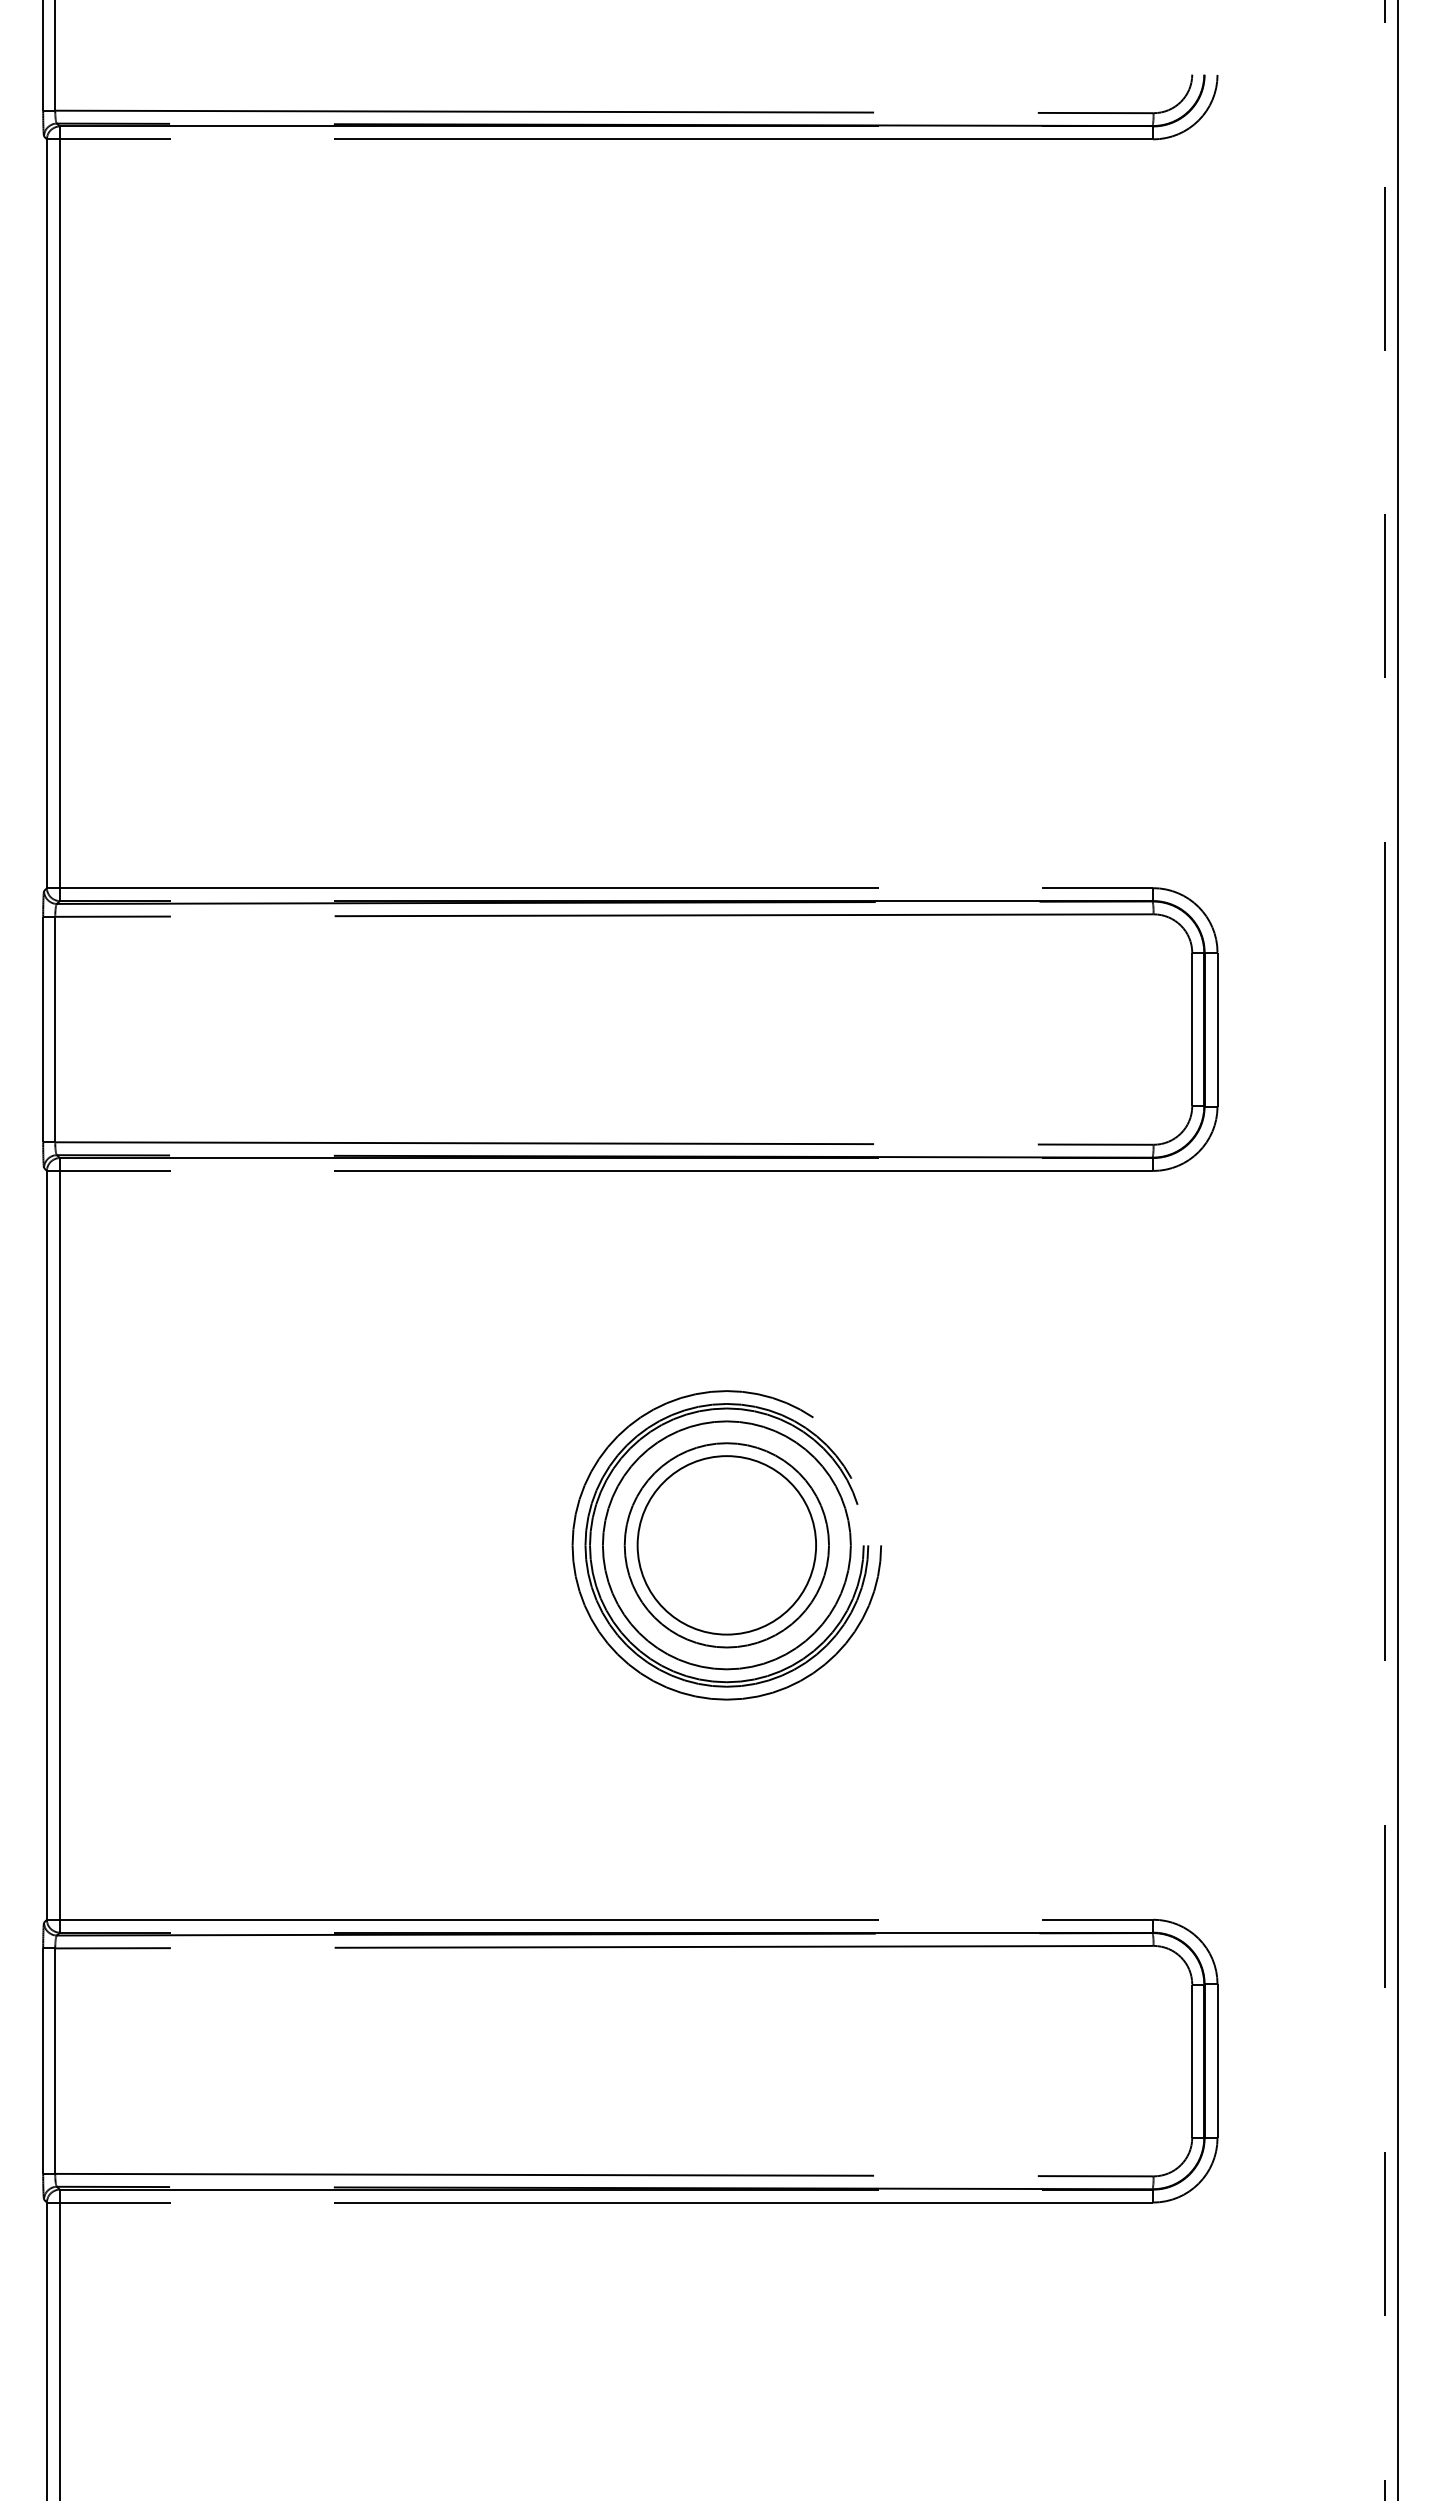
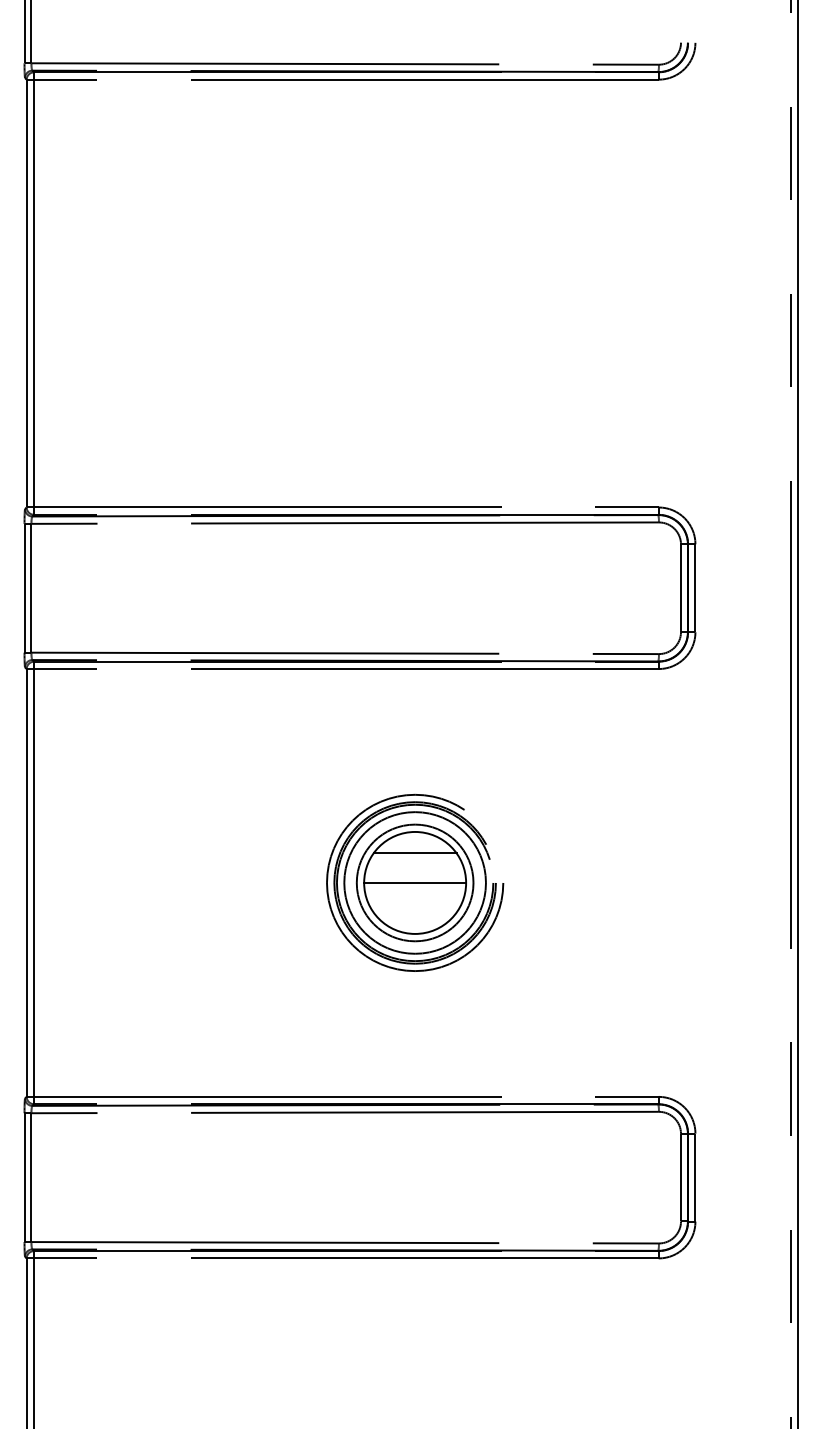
line: (725, 1493) -> (414, 853), added
line: (727, 1544) -> (415, 882), added

